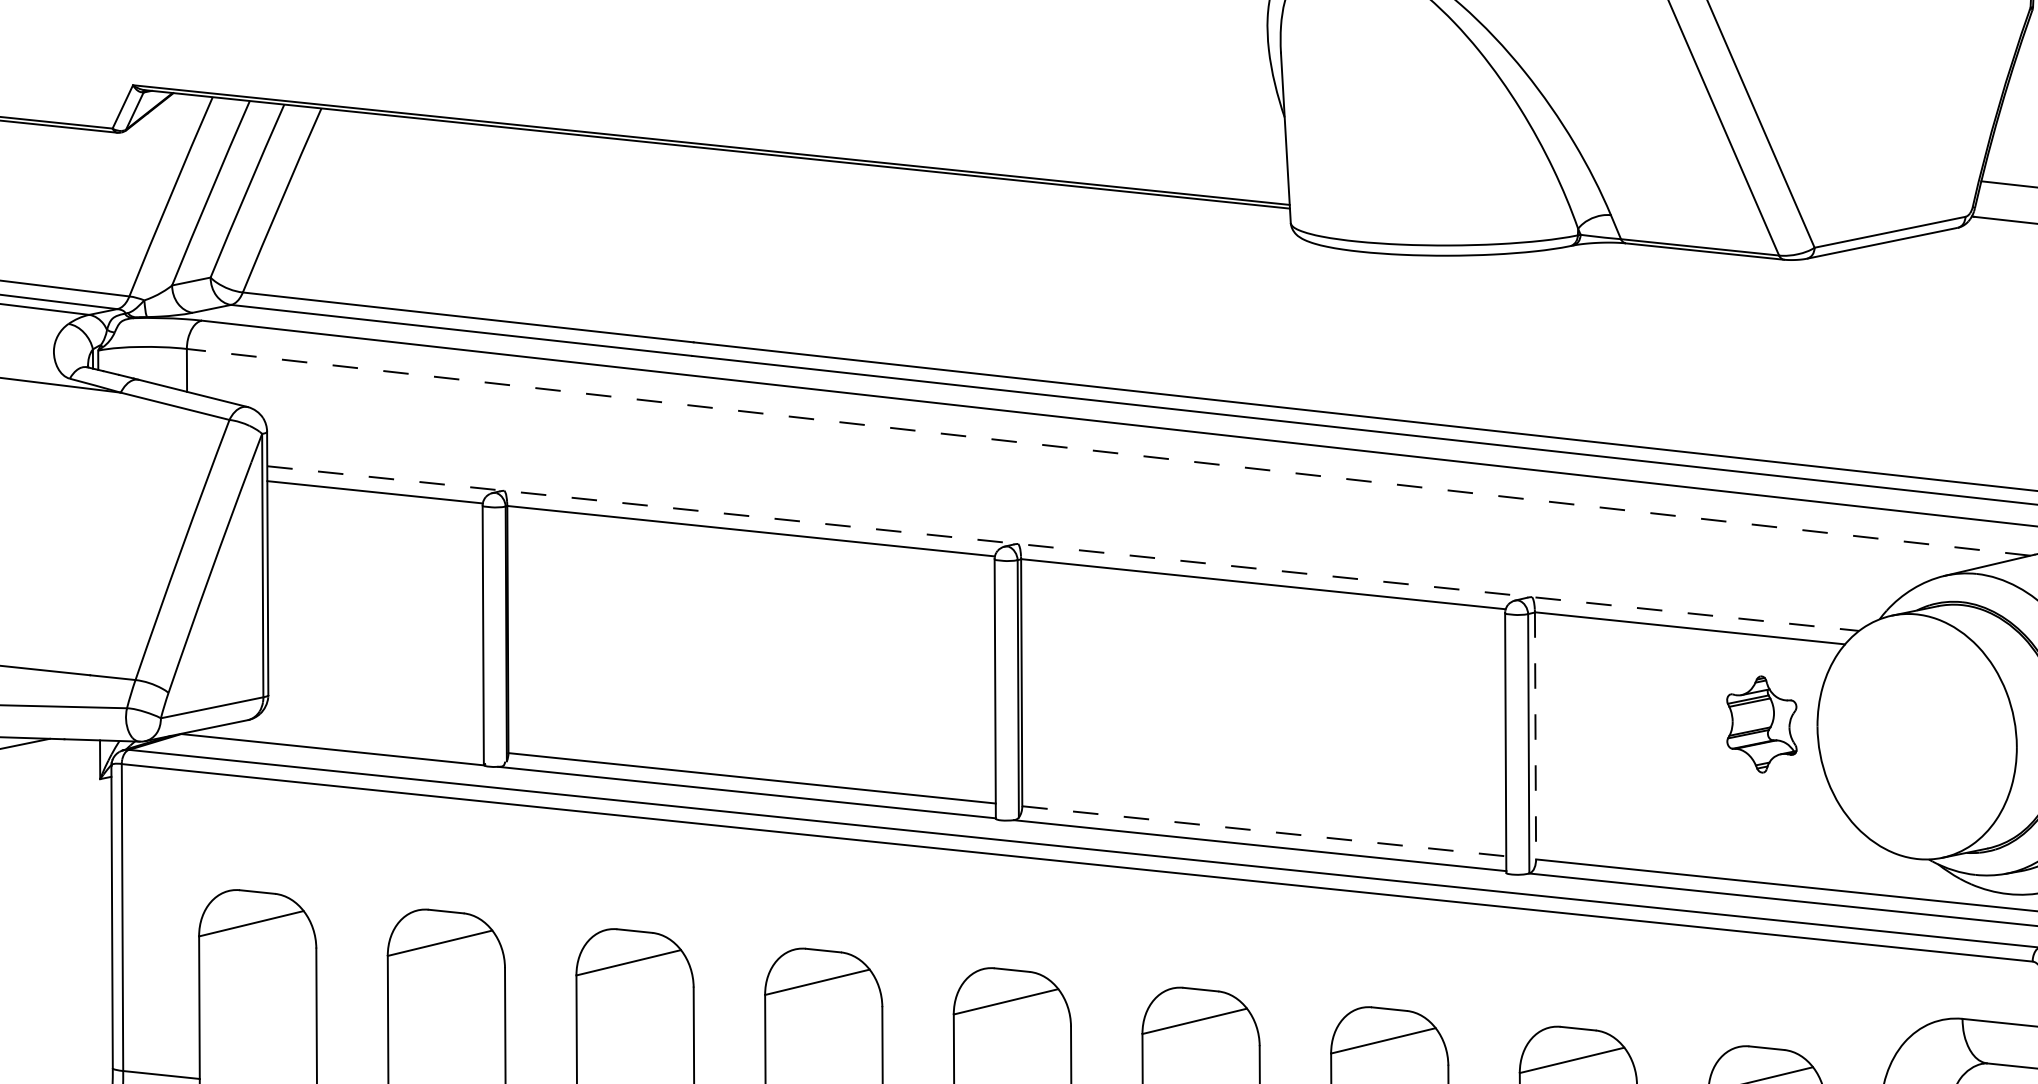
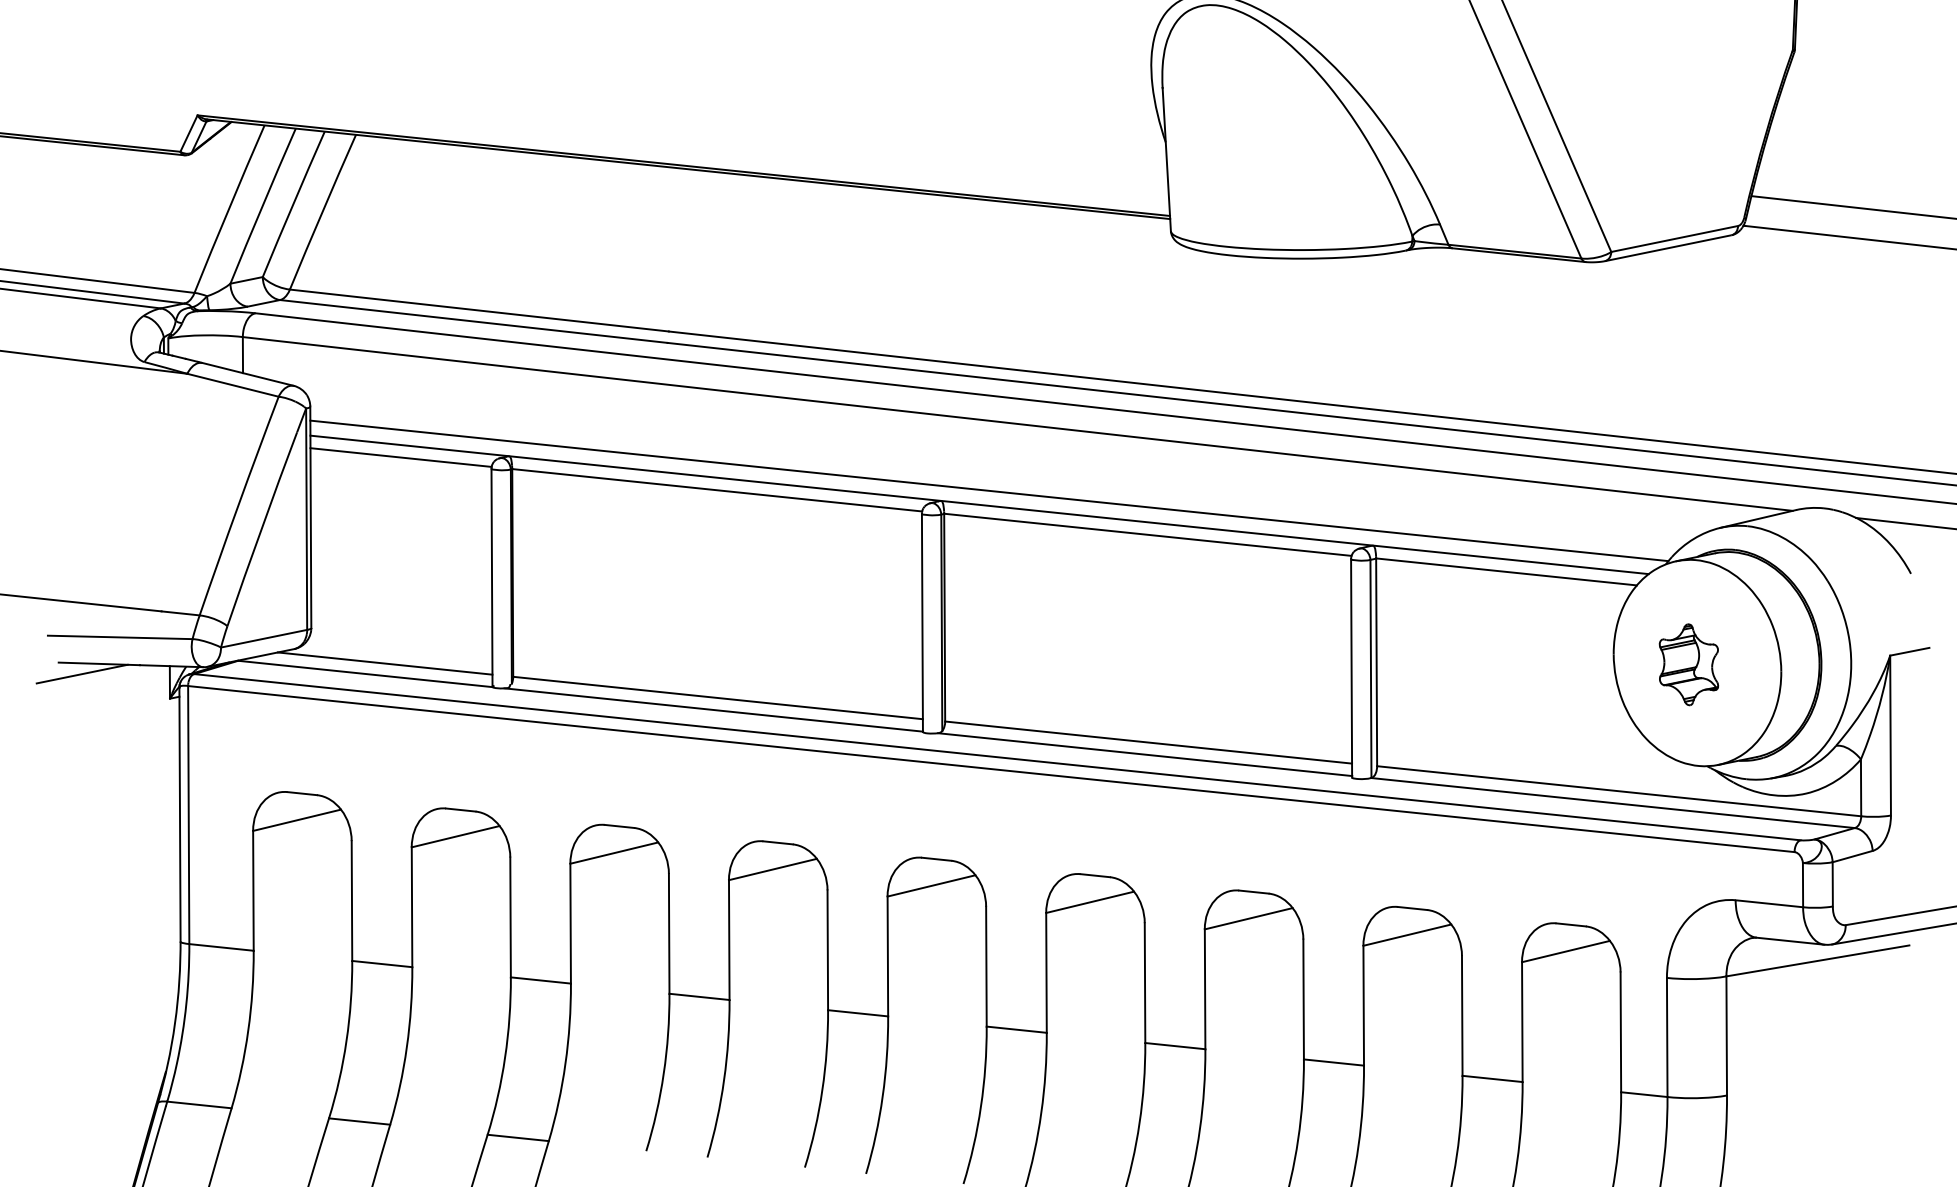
line: (1108, 451) -> (1017, 423), dashed -> solid
line: (1075, 531) -> (989, 490), added
line: (1063, 548) -> (979, 504), dashed -> solid
part: (1761, 724) -> (1688, 664), moved
line: (1535, 736) -> (1376, 662), dashed -> solid
line: (355, 737) -> (384, 663), added
line: (1264, 831) -> (1148, 742), dashed -> solid

